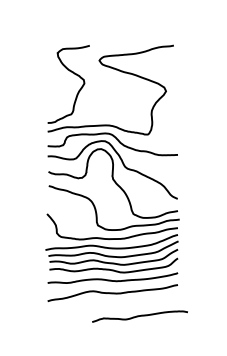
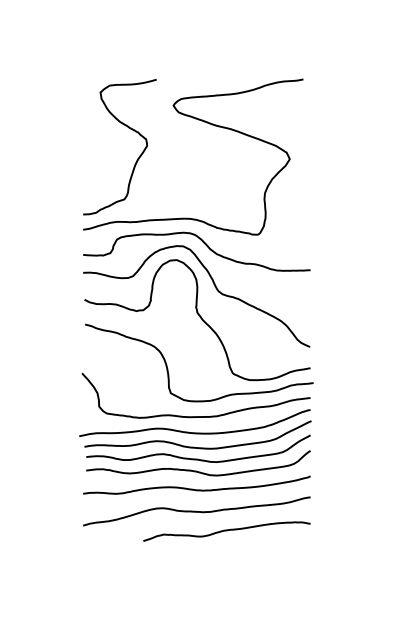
curve: (139, 316) -> (225, 531), moved

